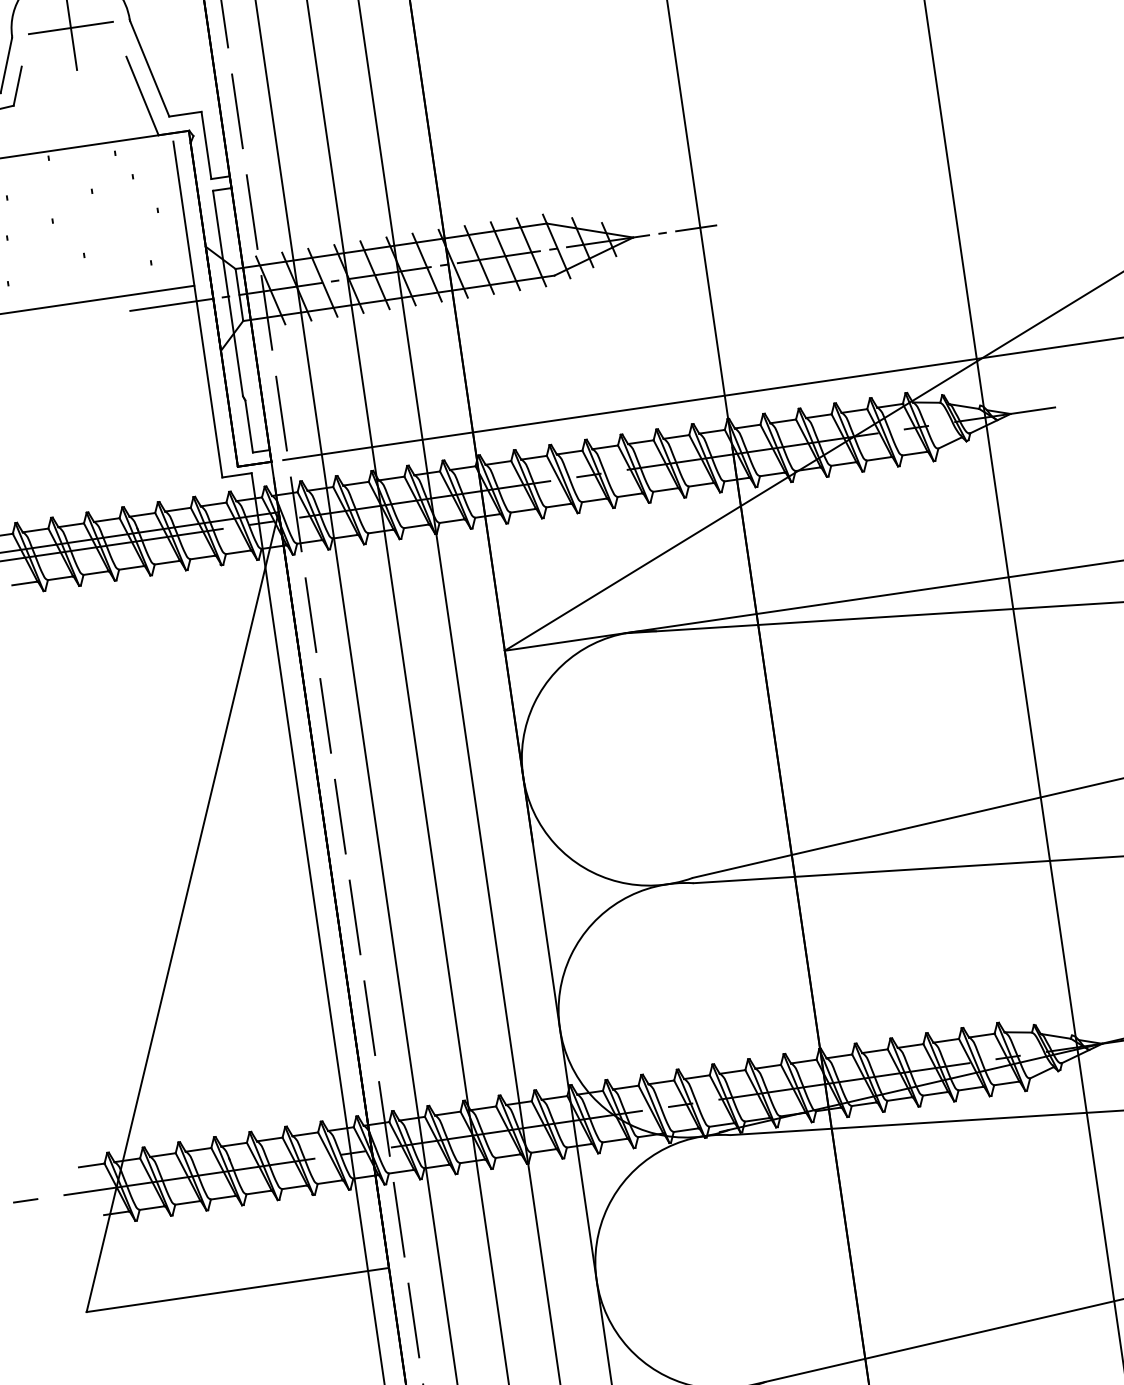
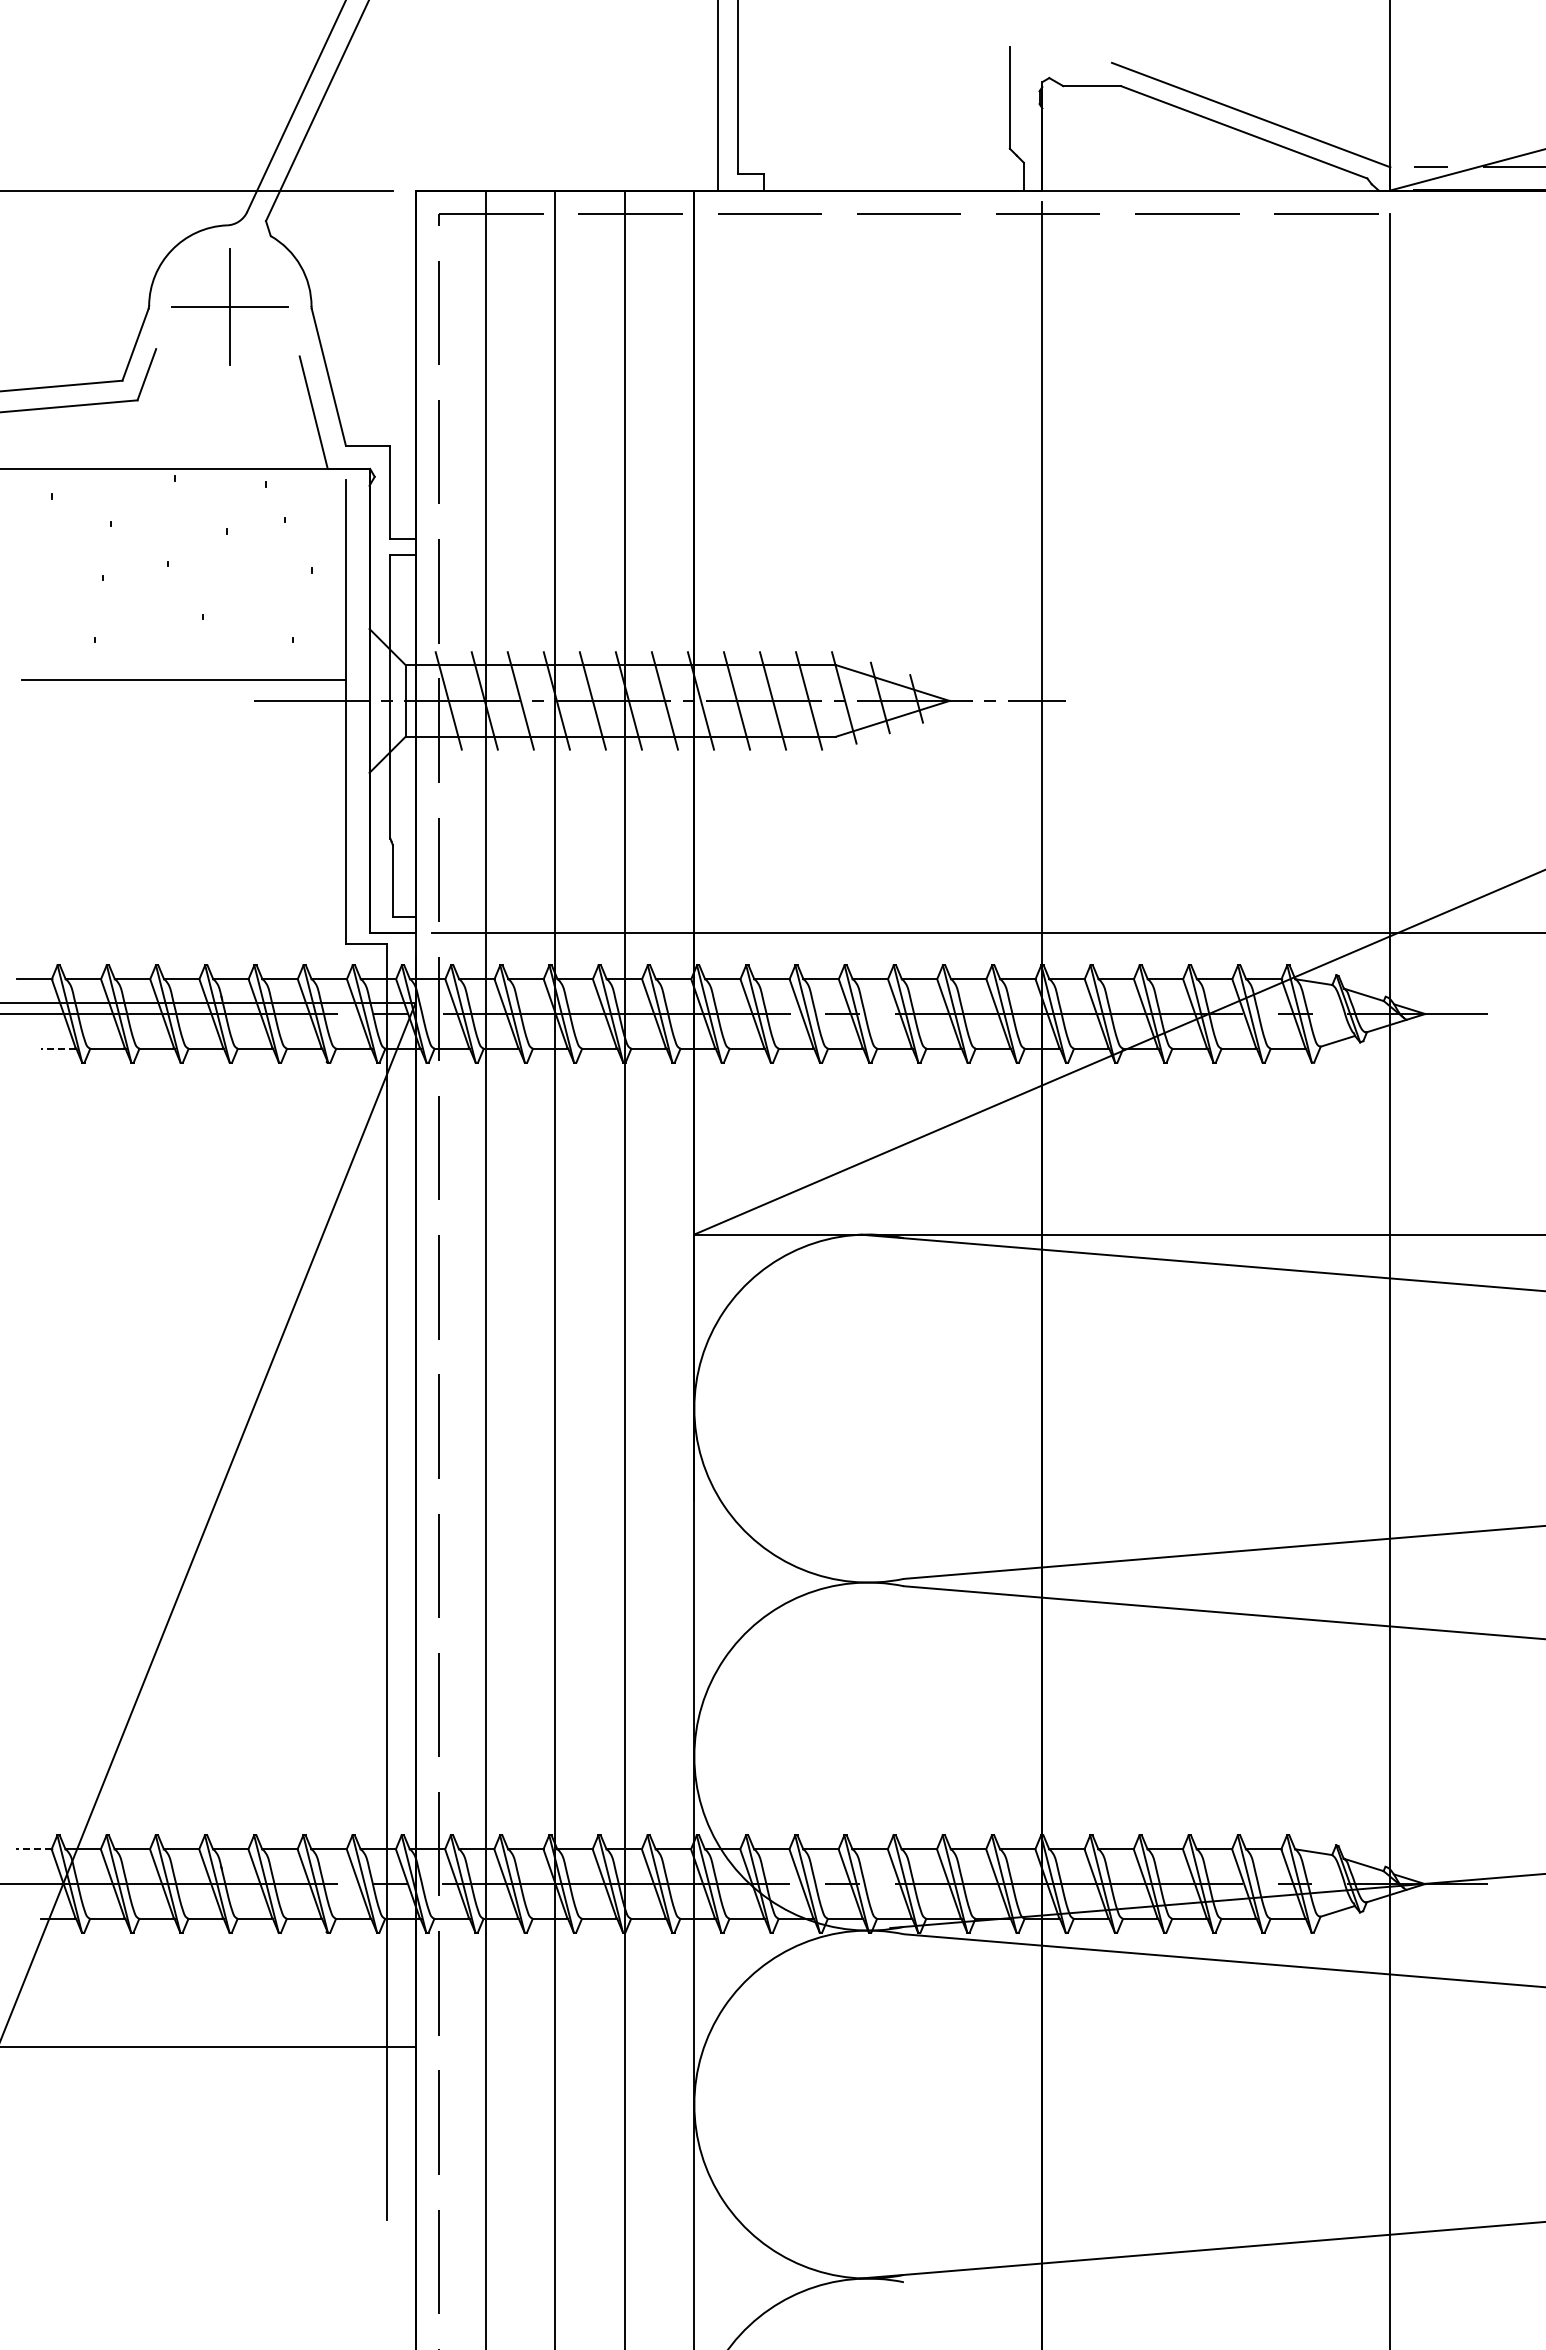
line: (24, 583) -> (58, 1048), solid -> dashed
line: (91, 1165) -> (33, 1849), solid -> dashed

